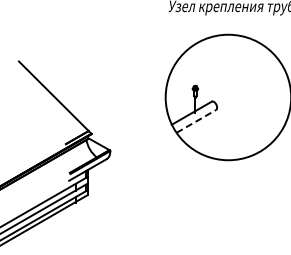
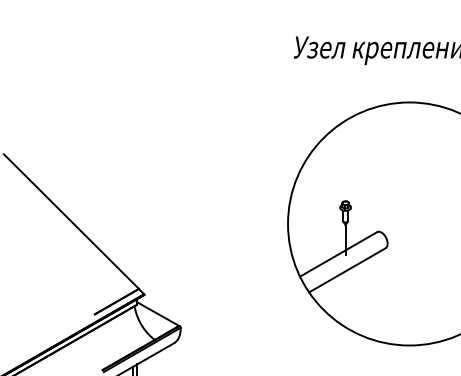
line: (196, 121) -> (347, 270), dashed -> solid

